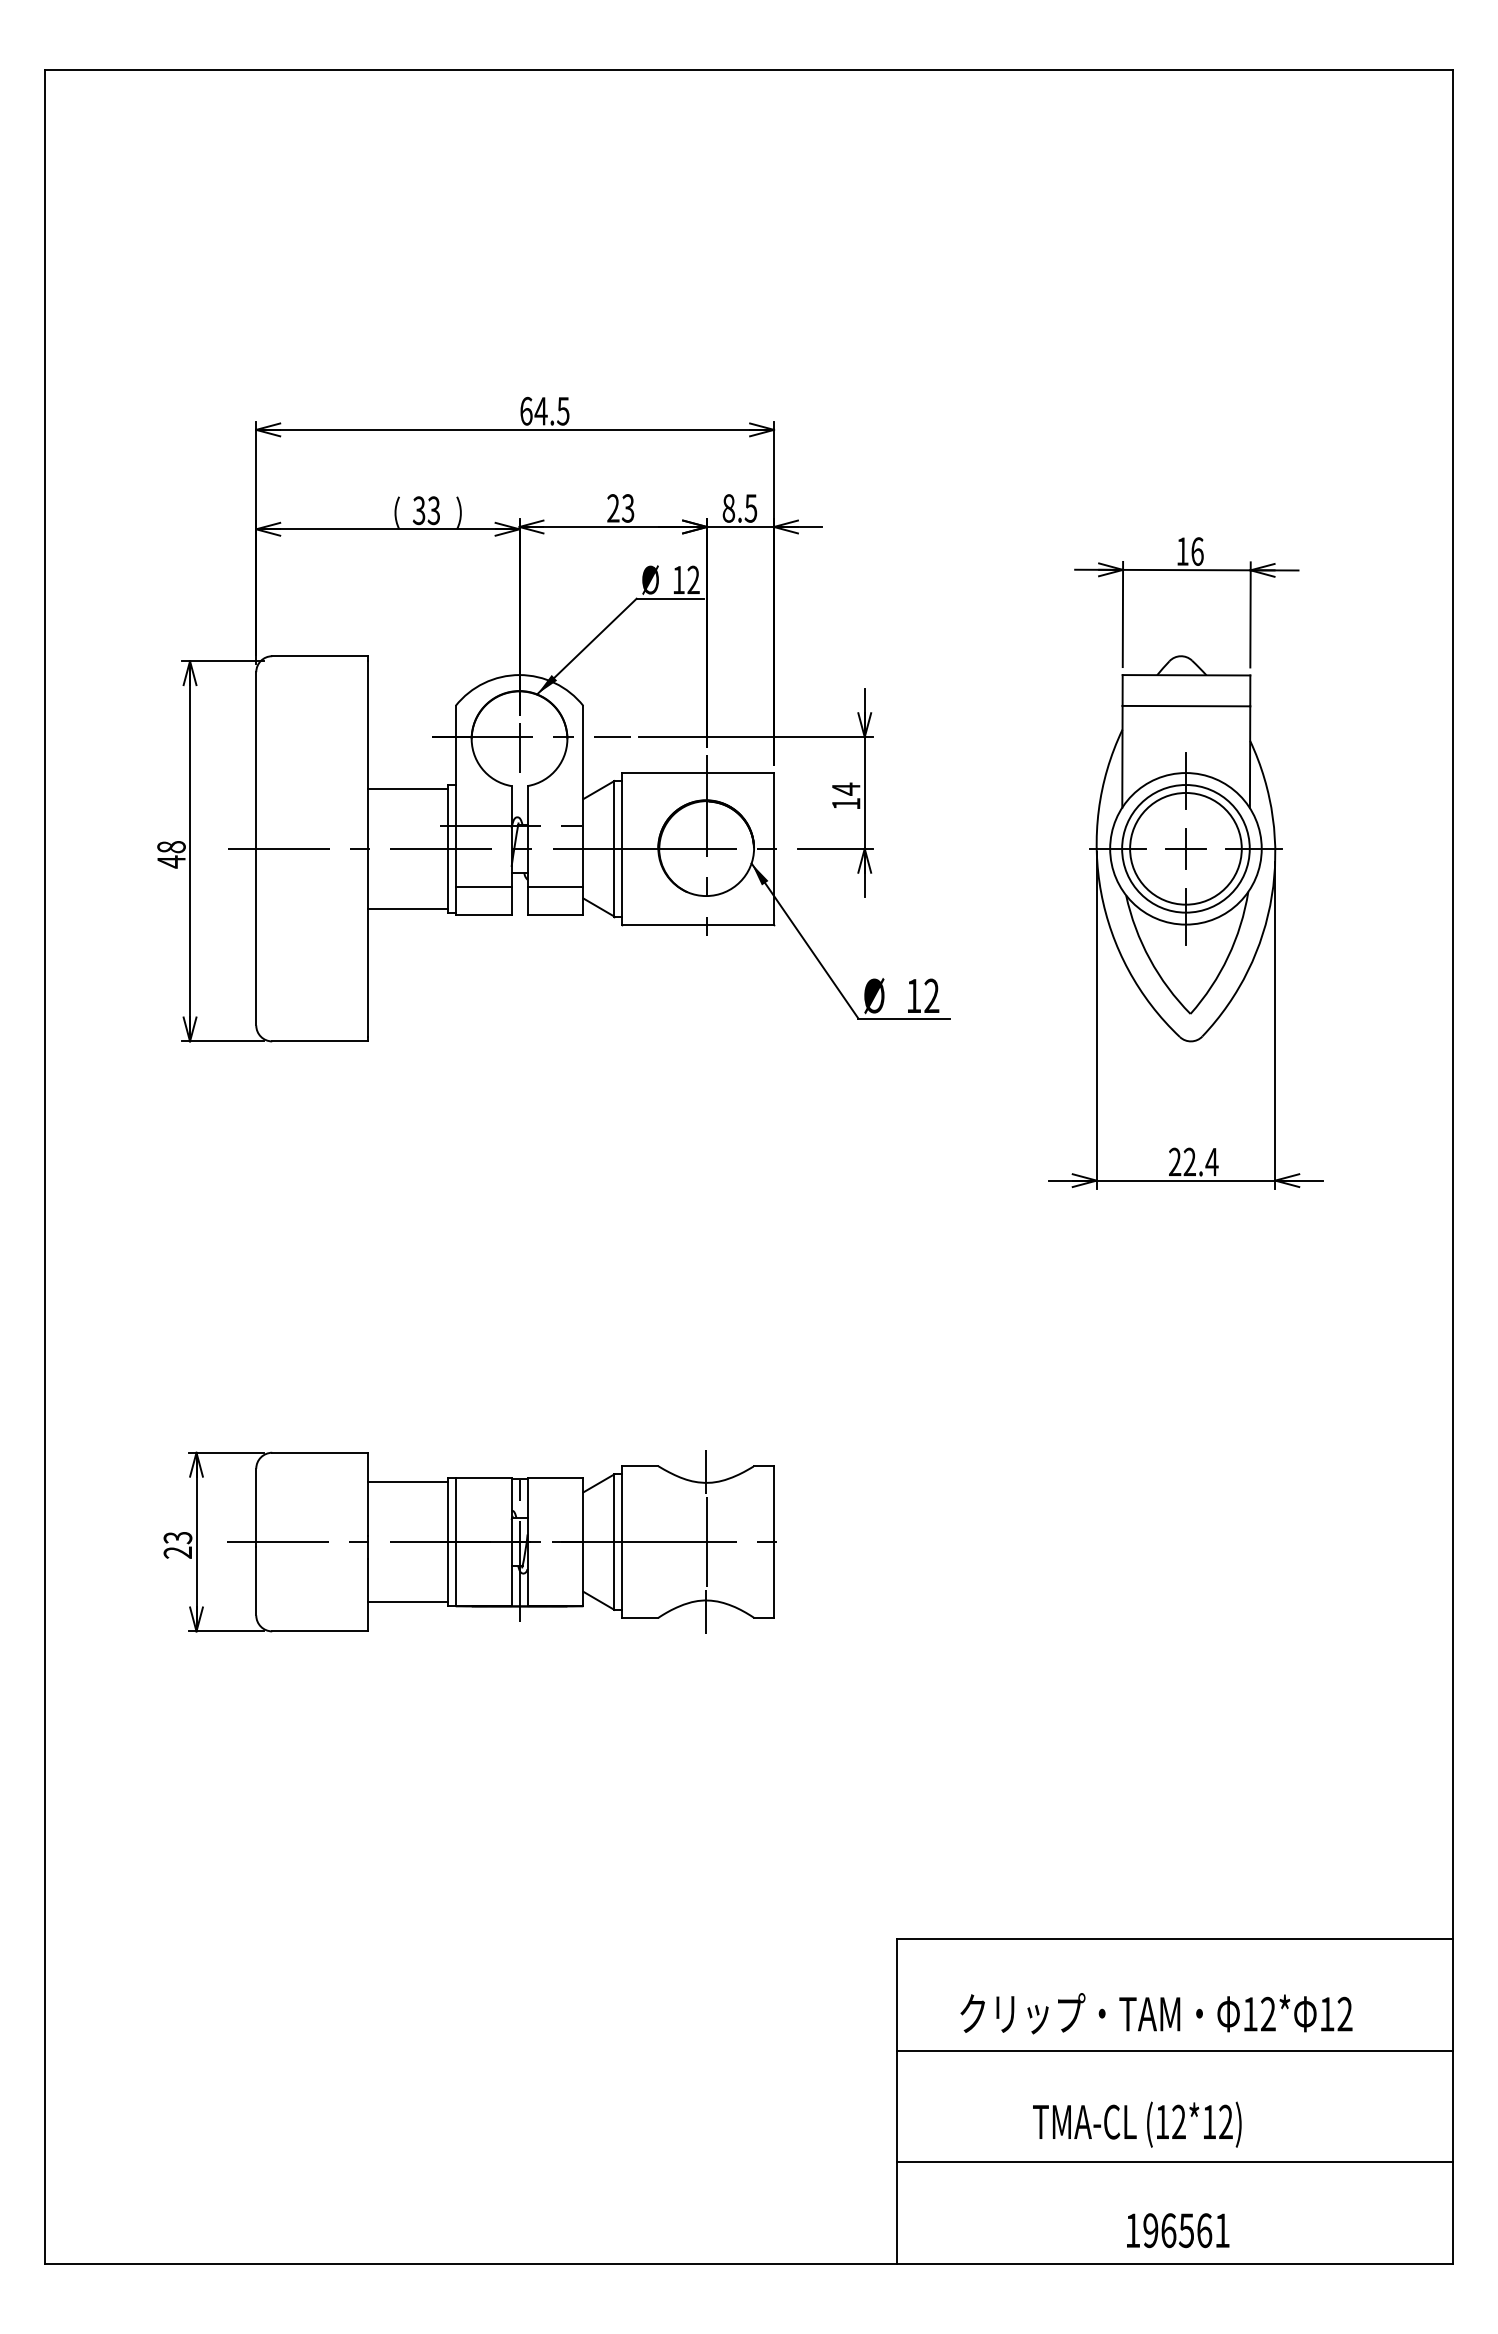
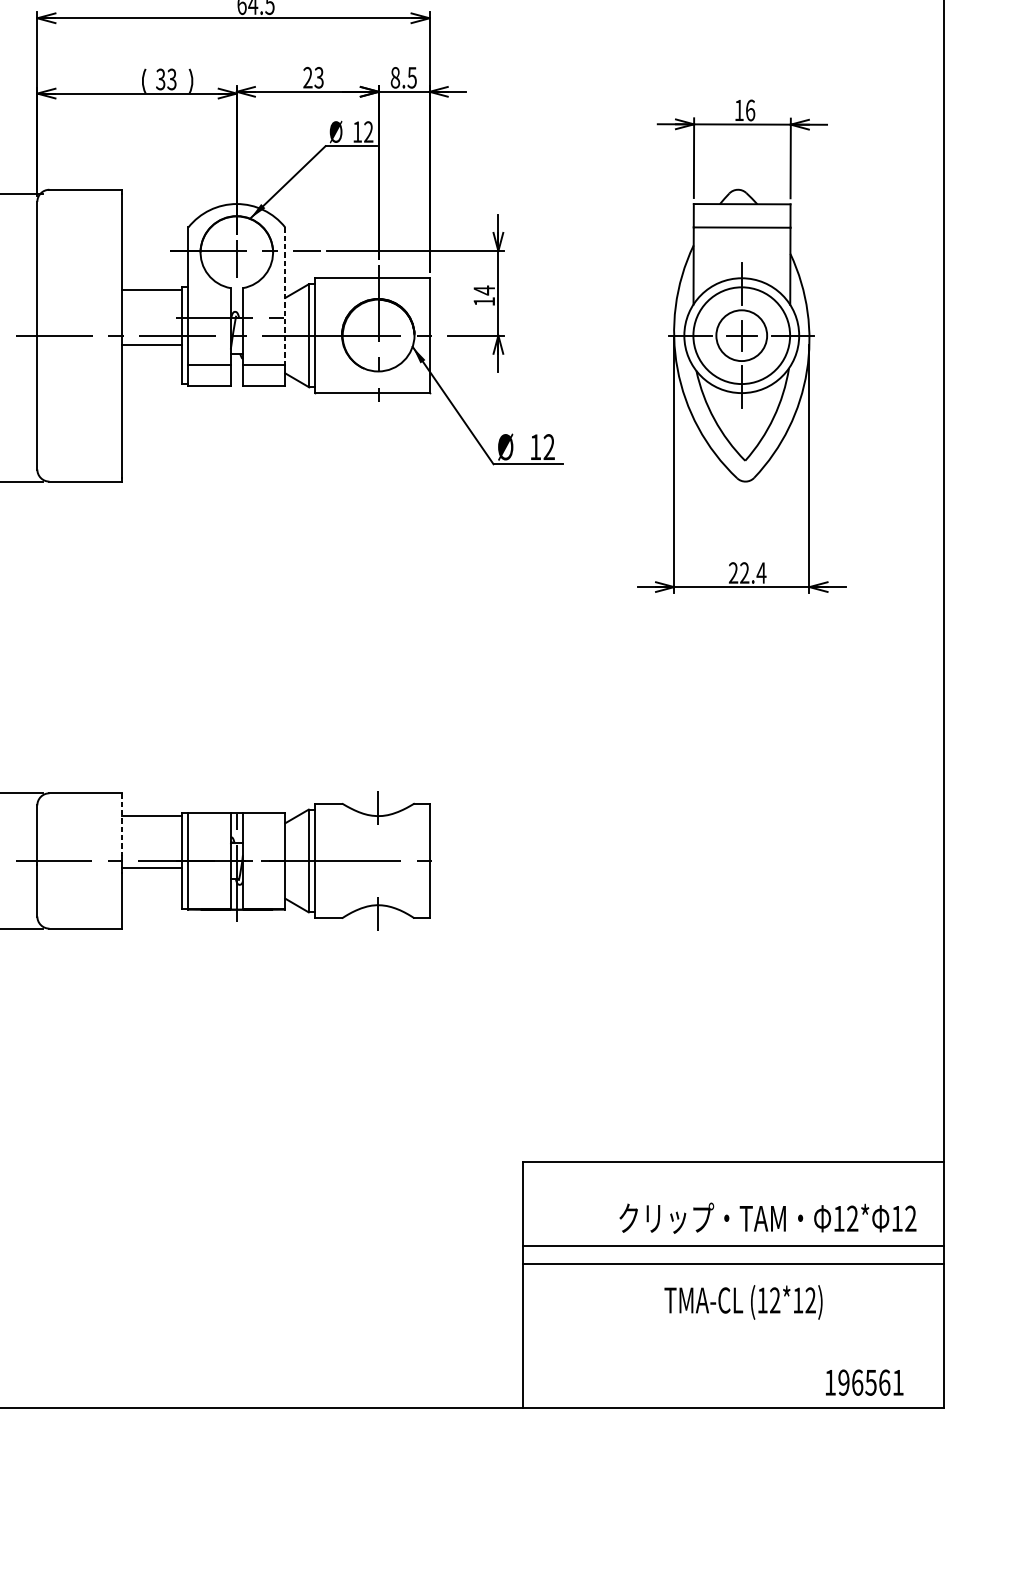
line: (583, 796) -> (285, 296), solid -> dashed
circle: (1185, 848) -> (741, 335), size x0.6
line: (407, 908) -> (151, 344), moved
line: (367, 1494) -> (121, 824), solid -> dashed
line: (707, 1541) -> (379, 860), removed
line: (407, 1601) -> (151, 867), moved
text: (1156, 2013) -> (767, 1218), moved
text: (1137, 2124) -> (743, 1302), moved
line: (1174, 2162) -> (733, 1264), moved
text: (1178, 2230) -> (864, 1382), moved

